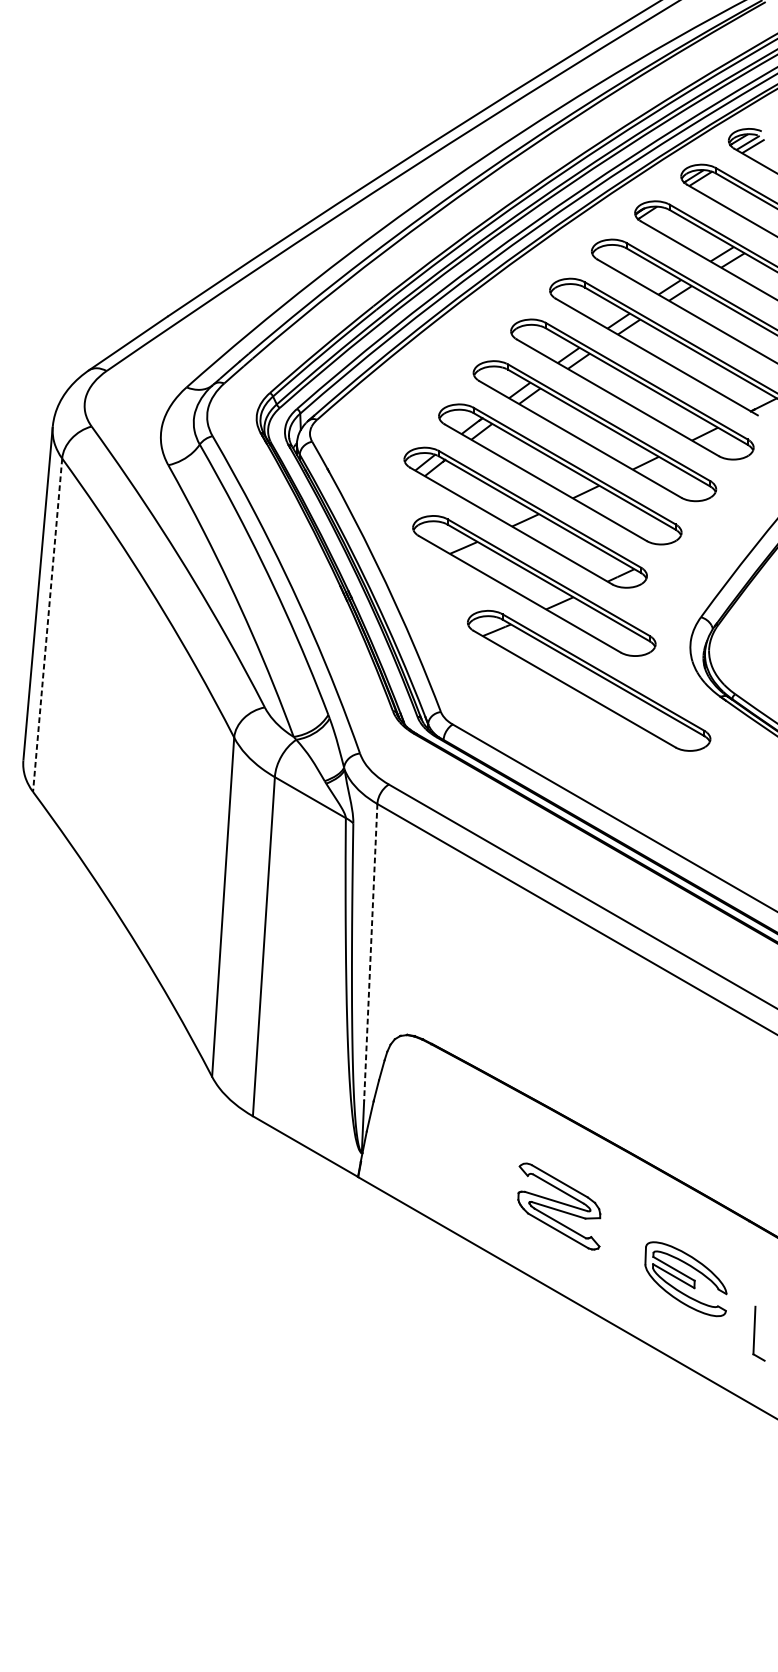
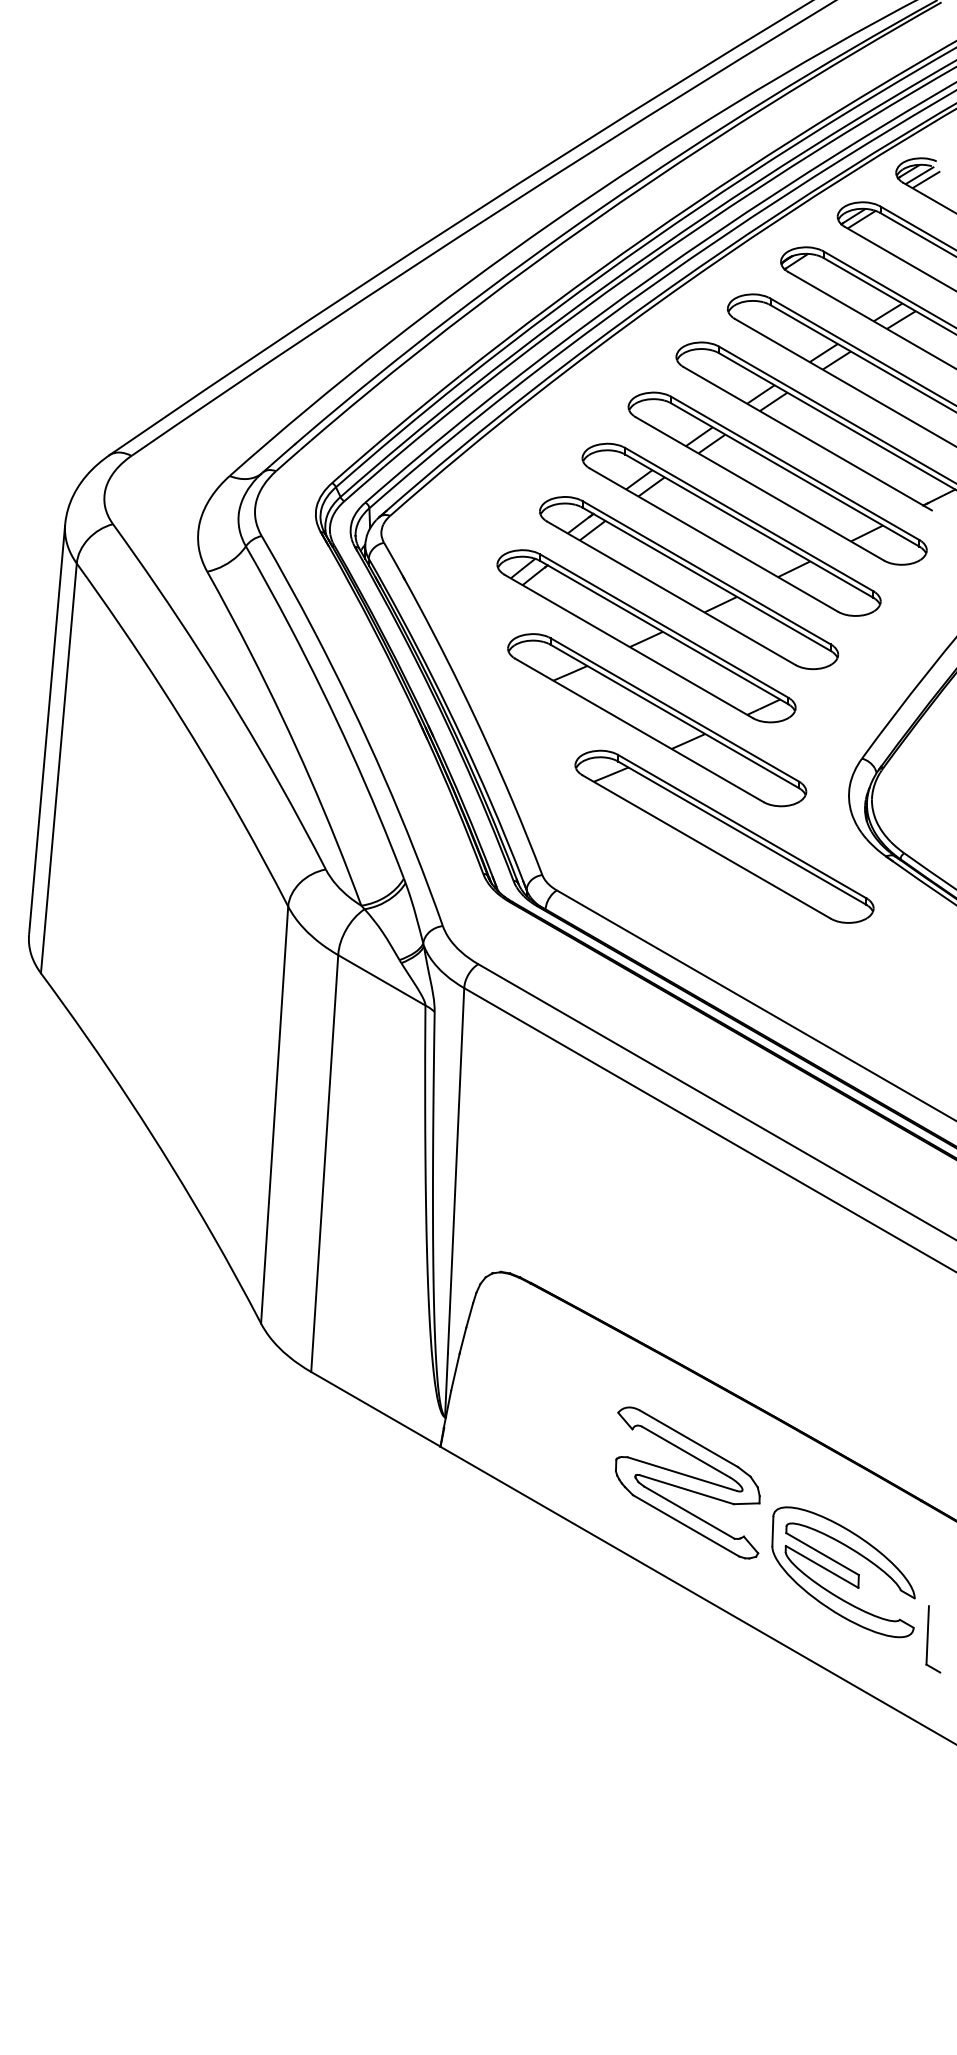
line: (47, 625) -> (58, 768), dashed -> solid
line: (371, 952) -> (456, 1170), dashed -> solid
part: (559, 1206) -> (687, 1482), size x1.43
part: (685, 1279) -> (843, 1572), size x1.43

